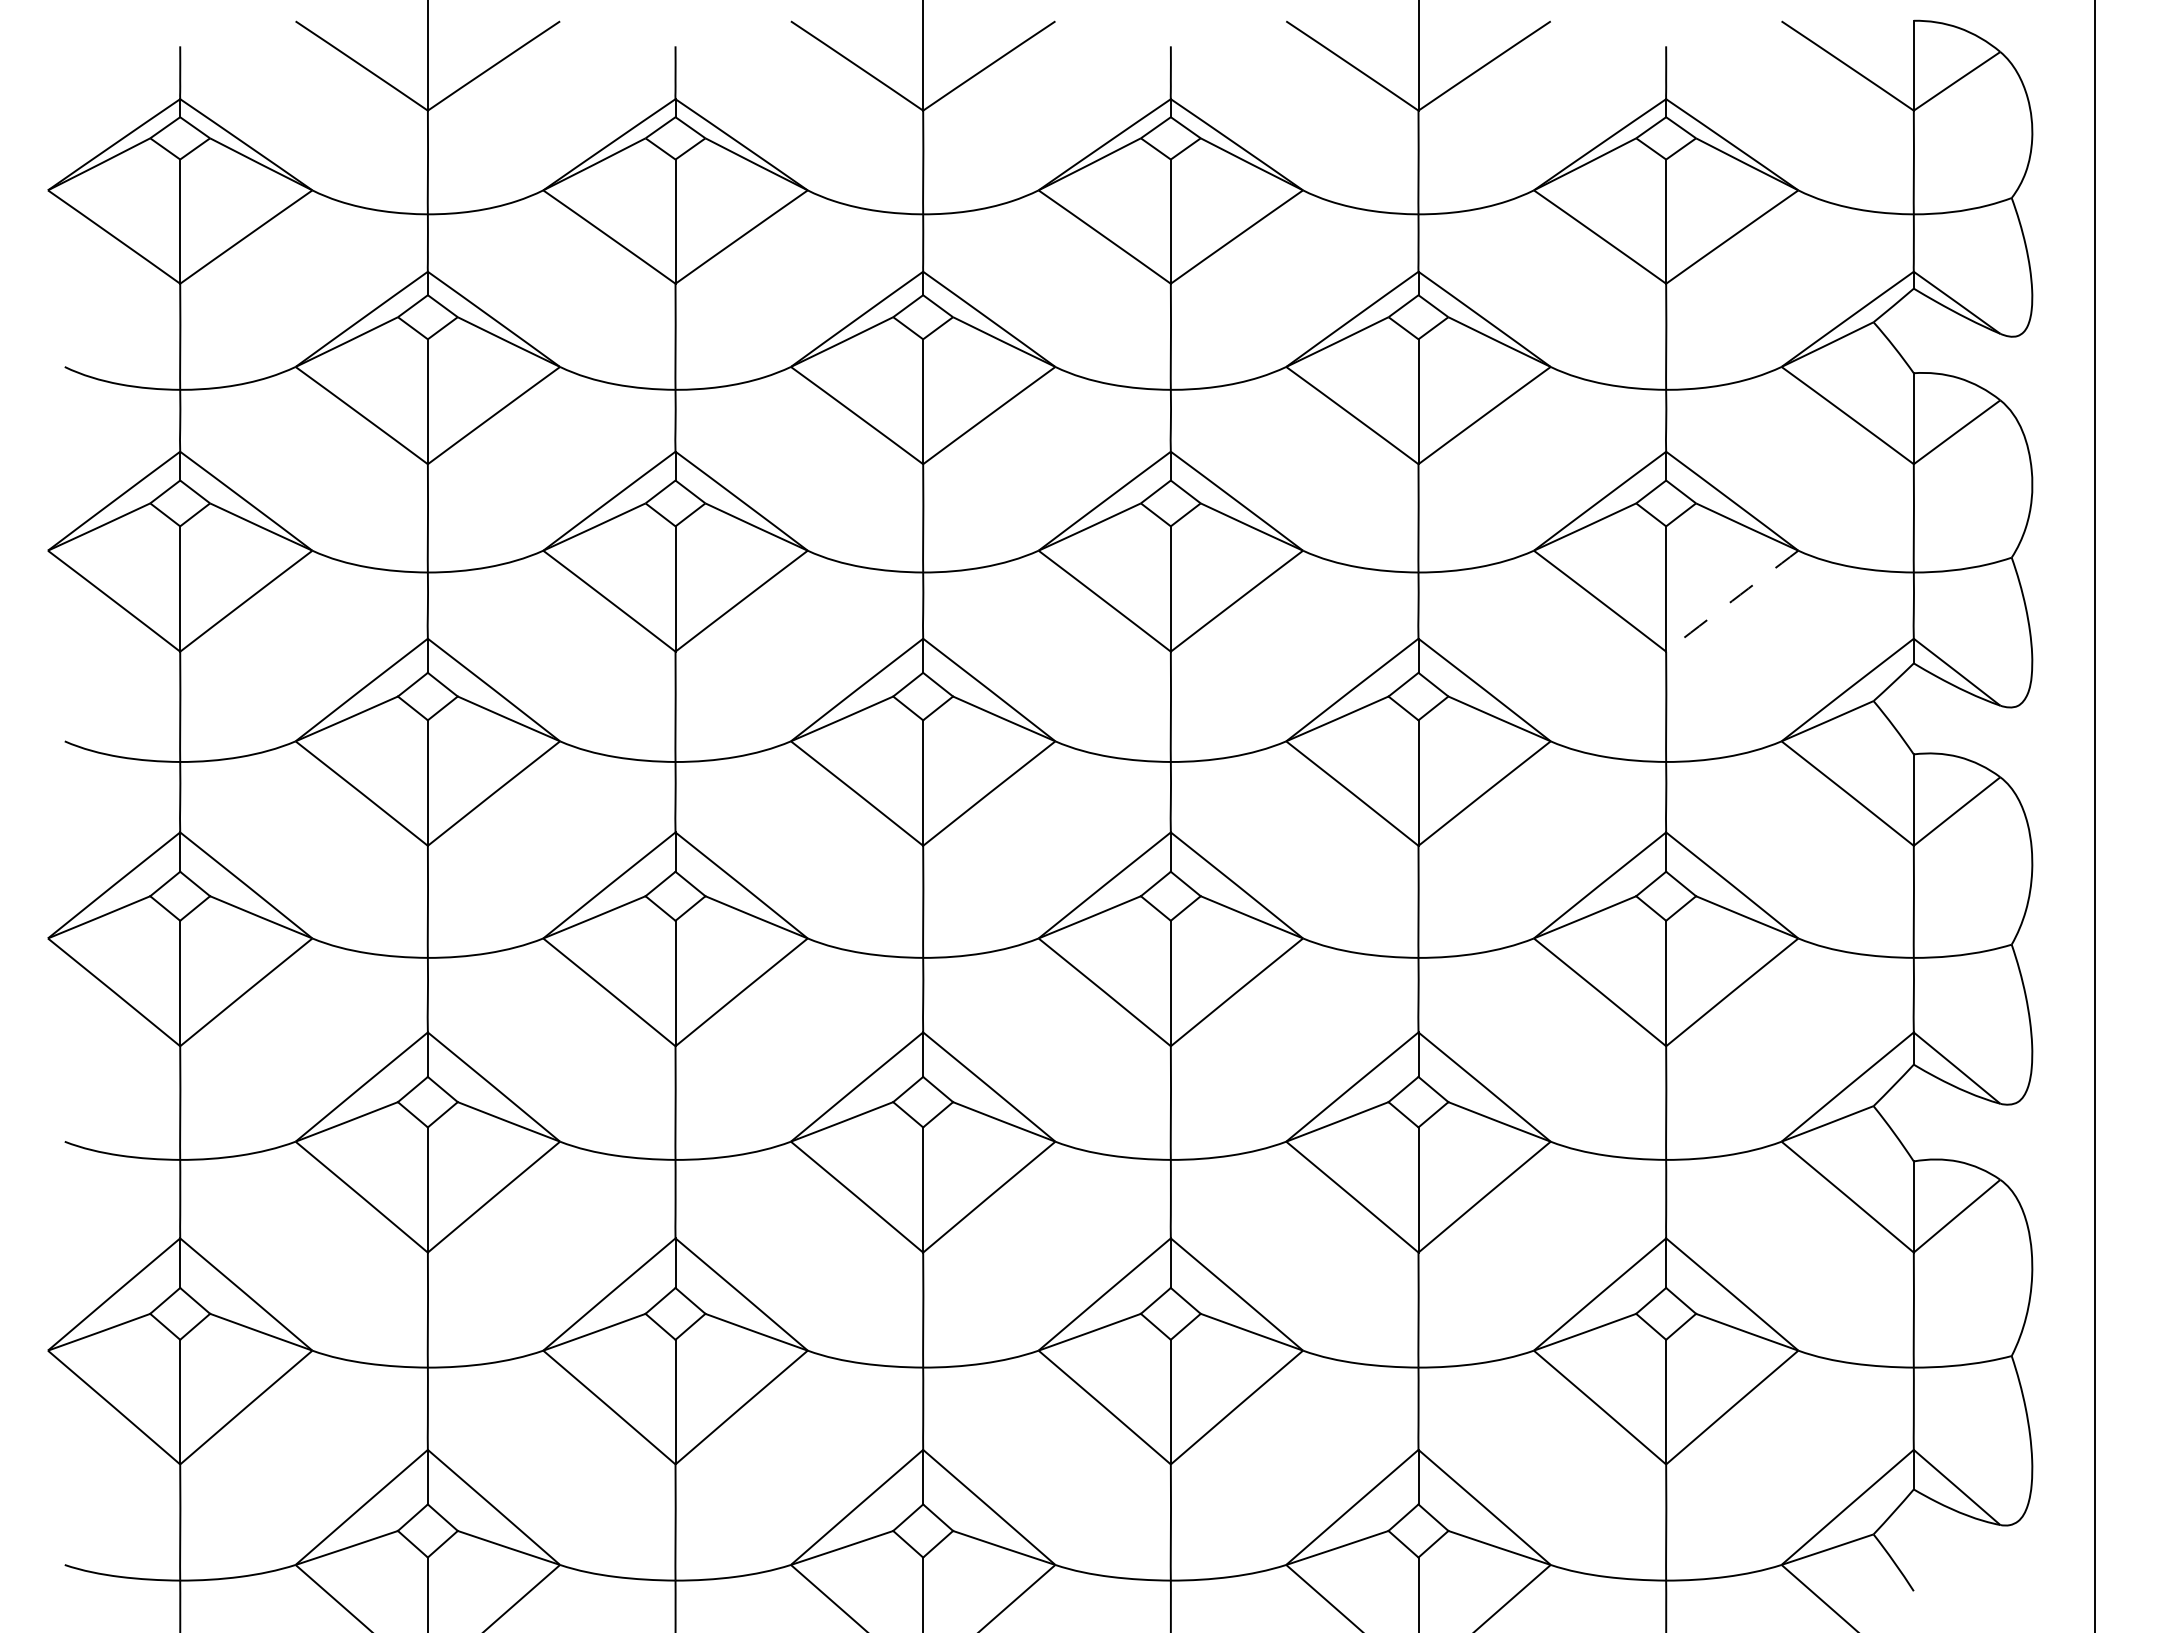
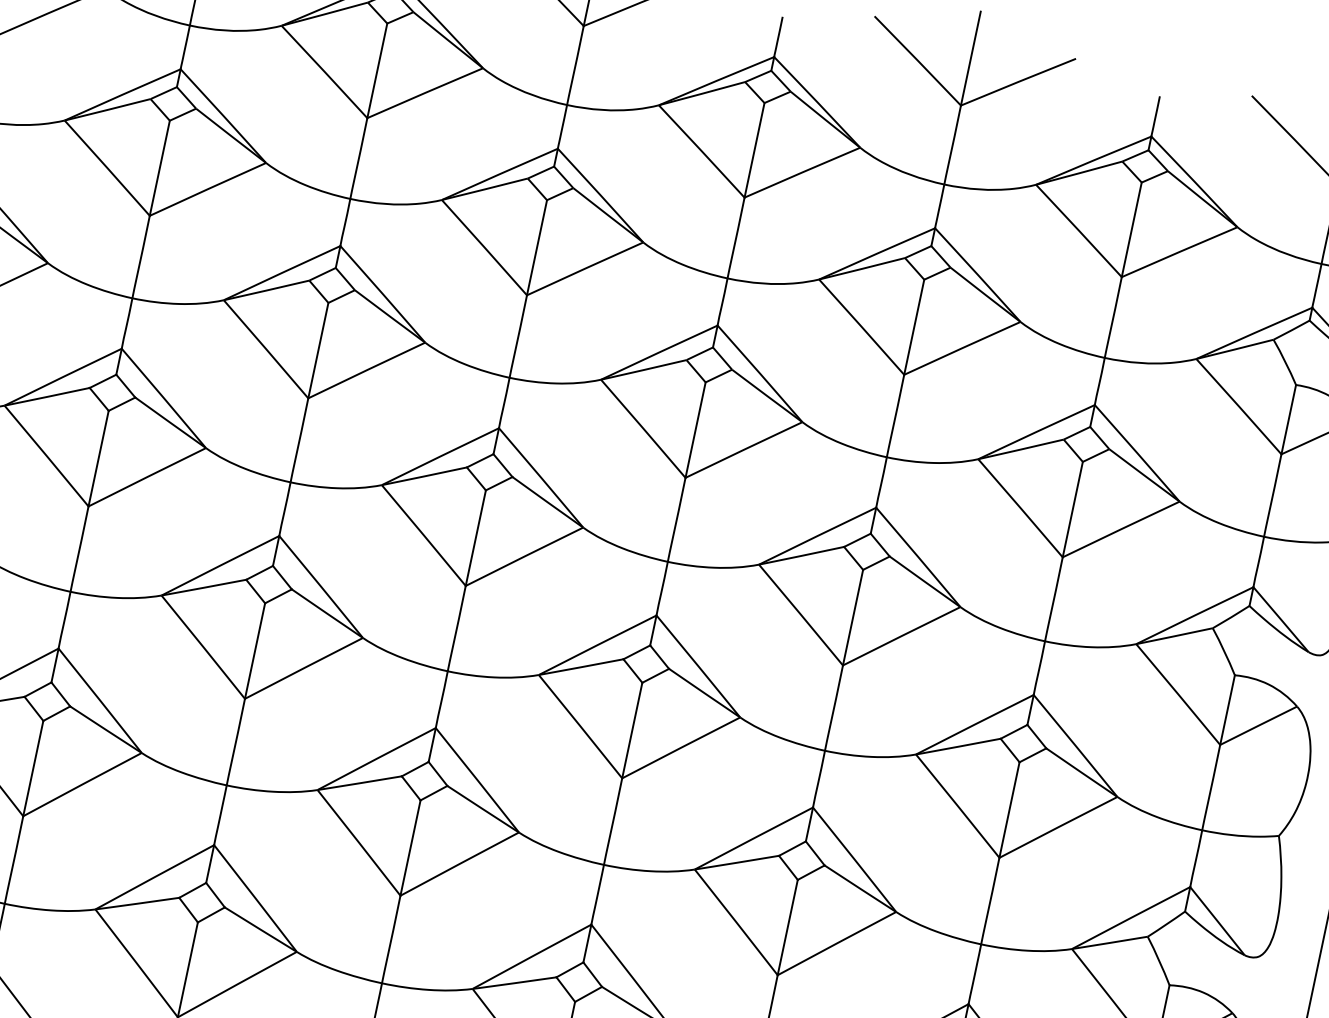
arc: (1732, 601) -> (1121, 529), dashed -> solid

